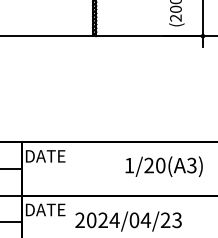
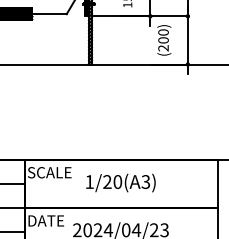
text: (49, 156) -> (49, 172), DATE -> SCALE
text: (163, 166) -> (120, 182), moved

